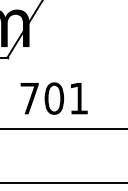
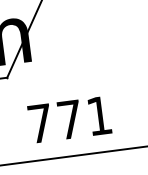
text: (54, 98) -> (70, 119), 701 -> 771

